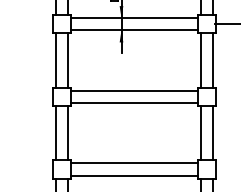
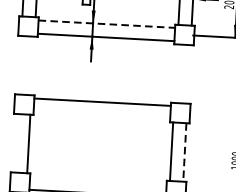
line: (134, 18) -> (107, 24), solid -> dashed
line: (55, 60) -> (19, 65), removed
line: (67, 60) -> (32, 65), removed
line: (200, 60) -> (175, 73), removed
line: (213, 60) -> (189, 74), removed
line: (133, 103) -> (100, 115), removed
line: (55, 132) -> (15, 142), removed
line: (213, 133) -> (185, 152), solid -> dashed
line: (133, 163) -> (97, 180), removed

